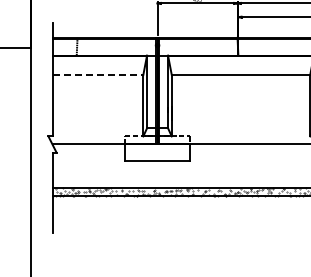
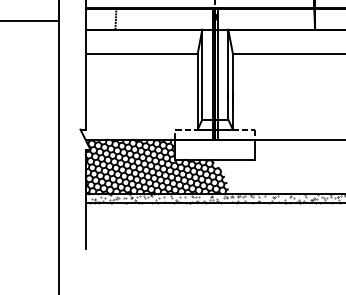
line: (98, 74) -> (142, 53), dashed -> solid
hatch: (110, 166) -> (157, 166), added

